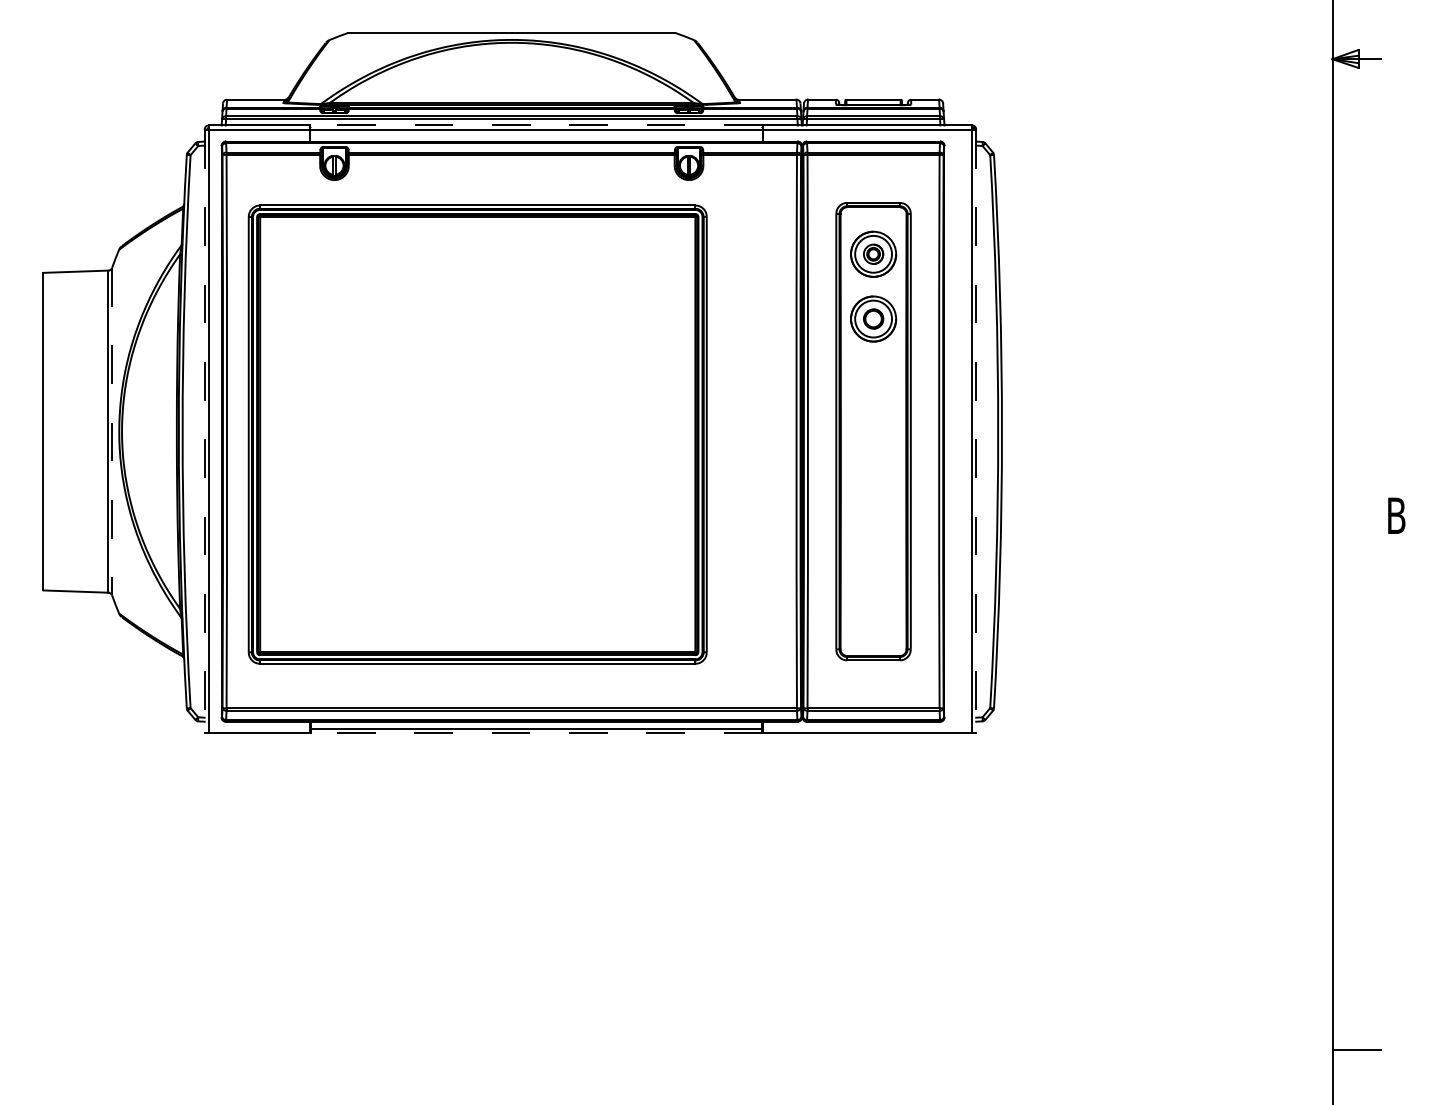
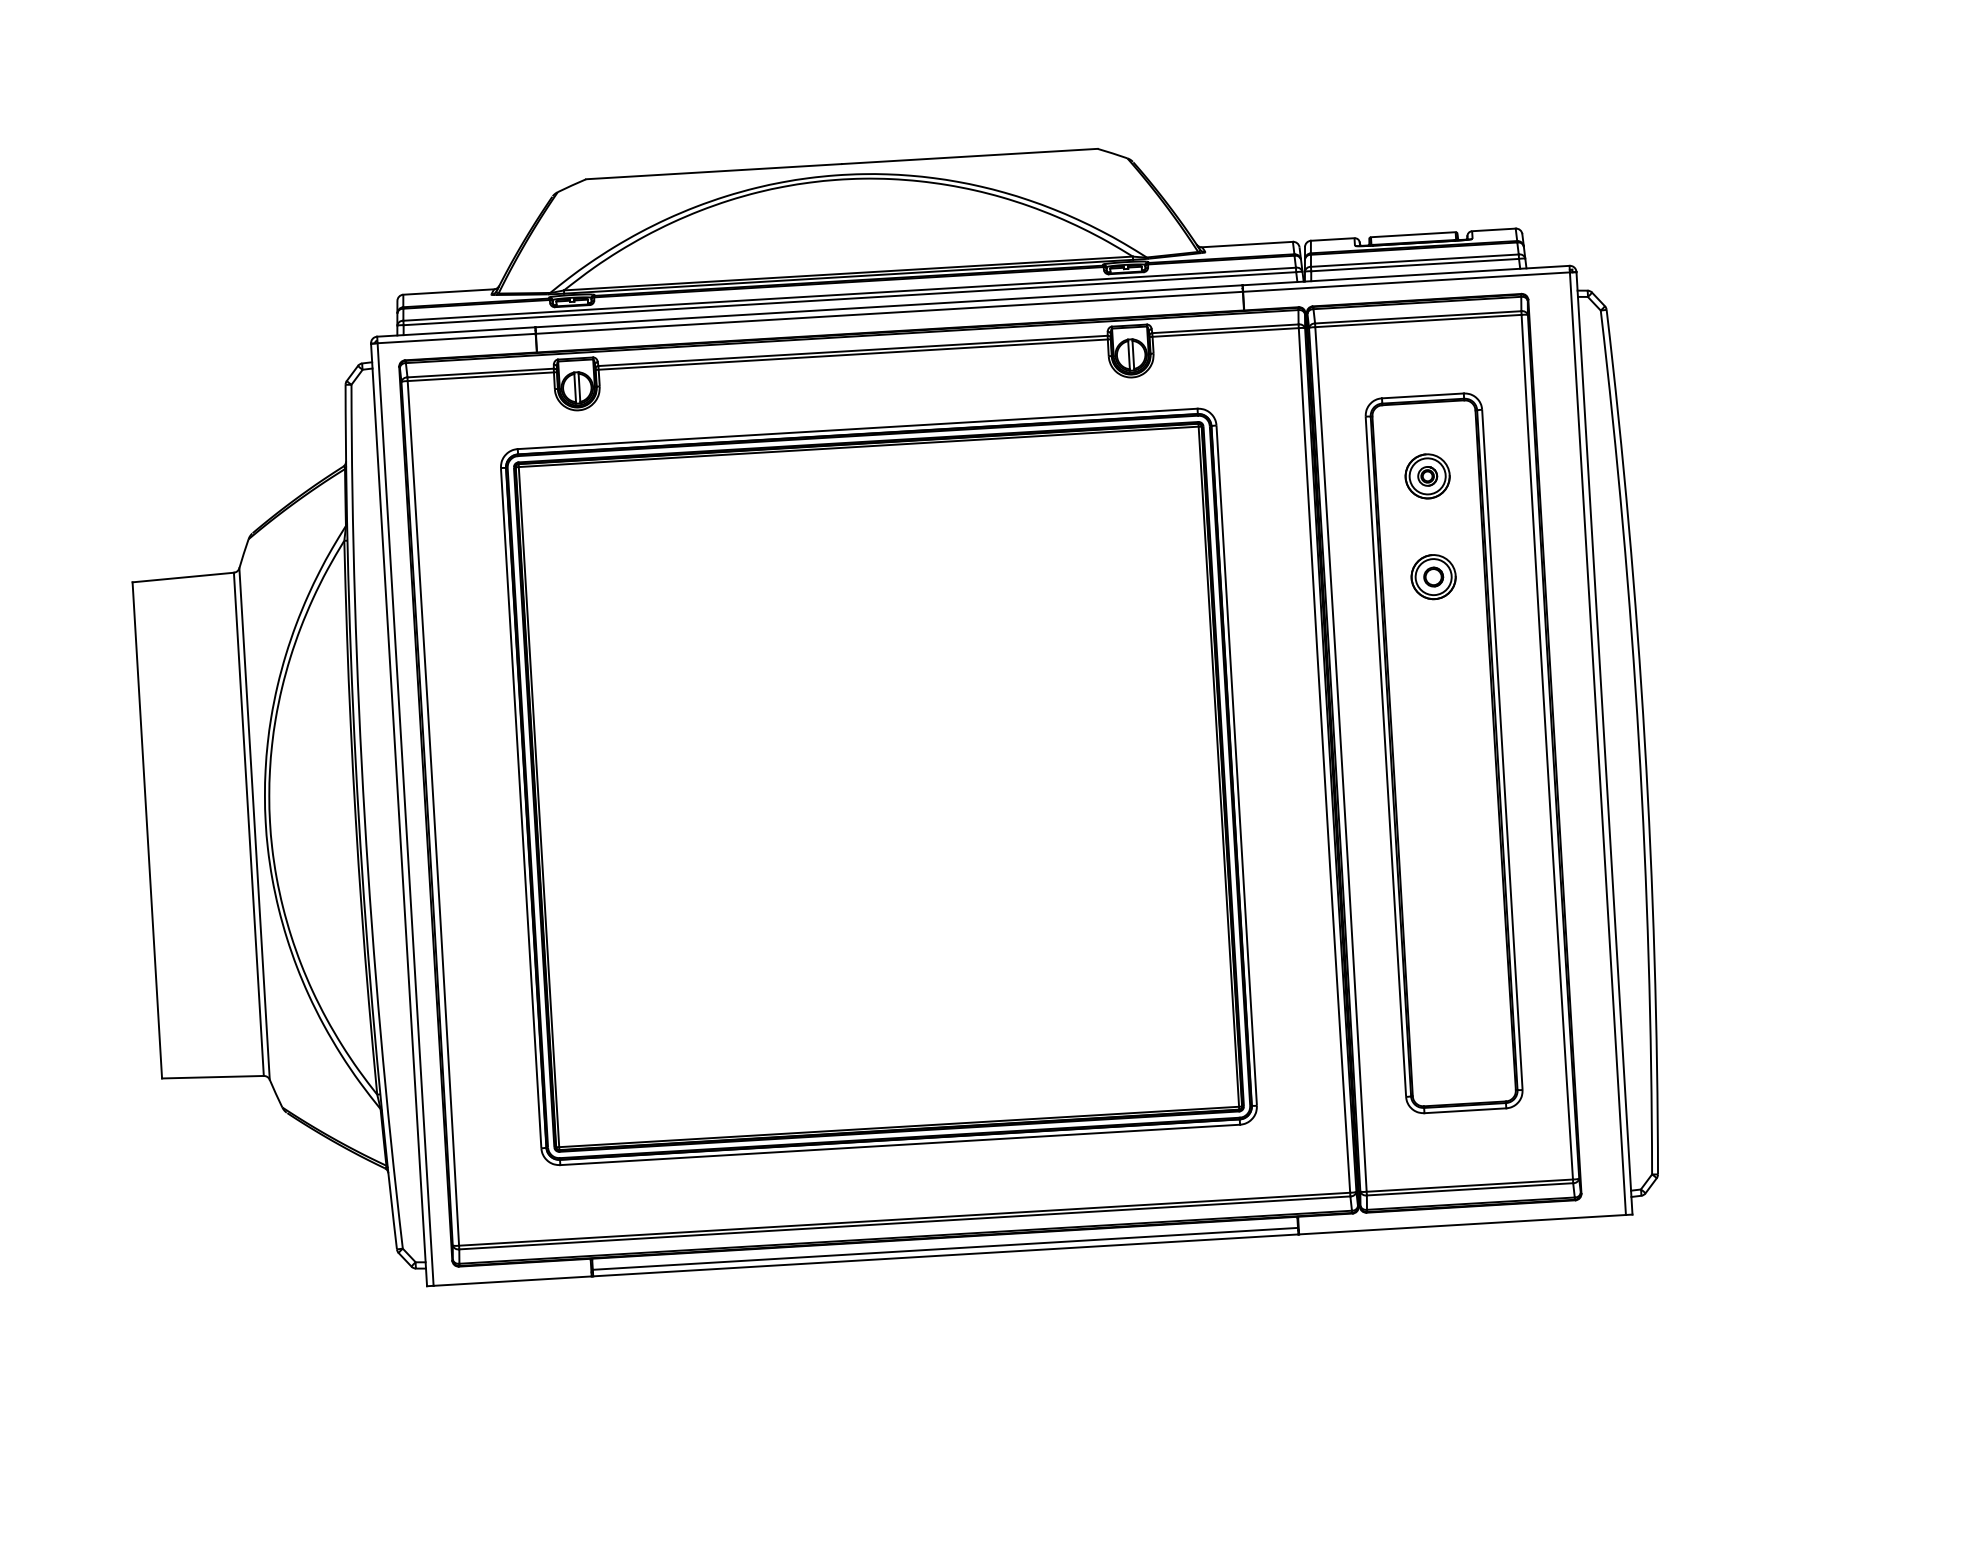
line: (535, 125) -> (887, 306), dashed -> solid
part: (873, 254) -> (1427, 476), size x0.62
part: (873, 318) -> (1433, 576), size x0.62
line: (112, 431) -> (255, 823), dashed -> solid
line: (204, 431) -> (398, 815), dashed -> solid
line: (976, 431) -> (1604, 743), dashed -> solid
part: (477, 434) -> (878, 786), moved
line: (536, 733) -> (945, 1256), dashed -> solid

